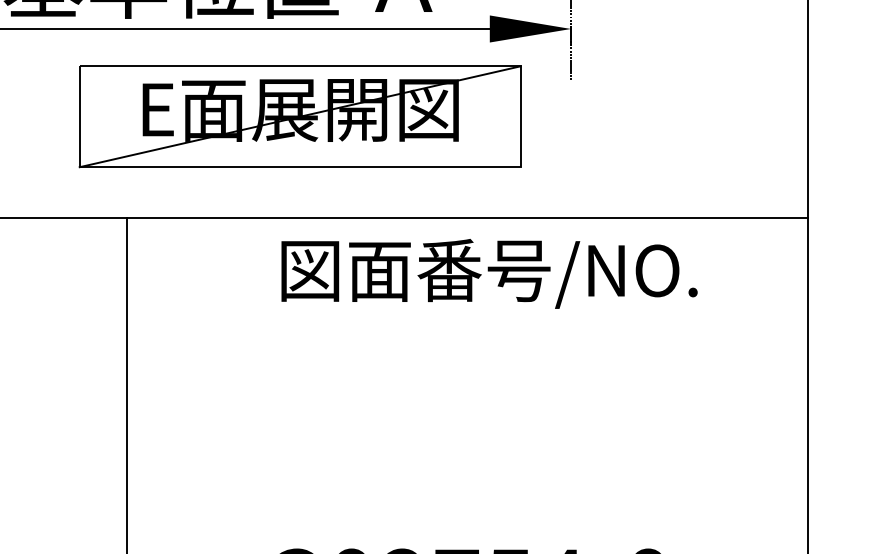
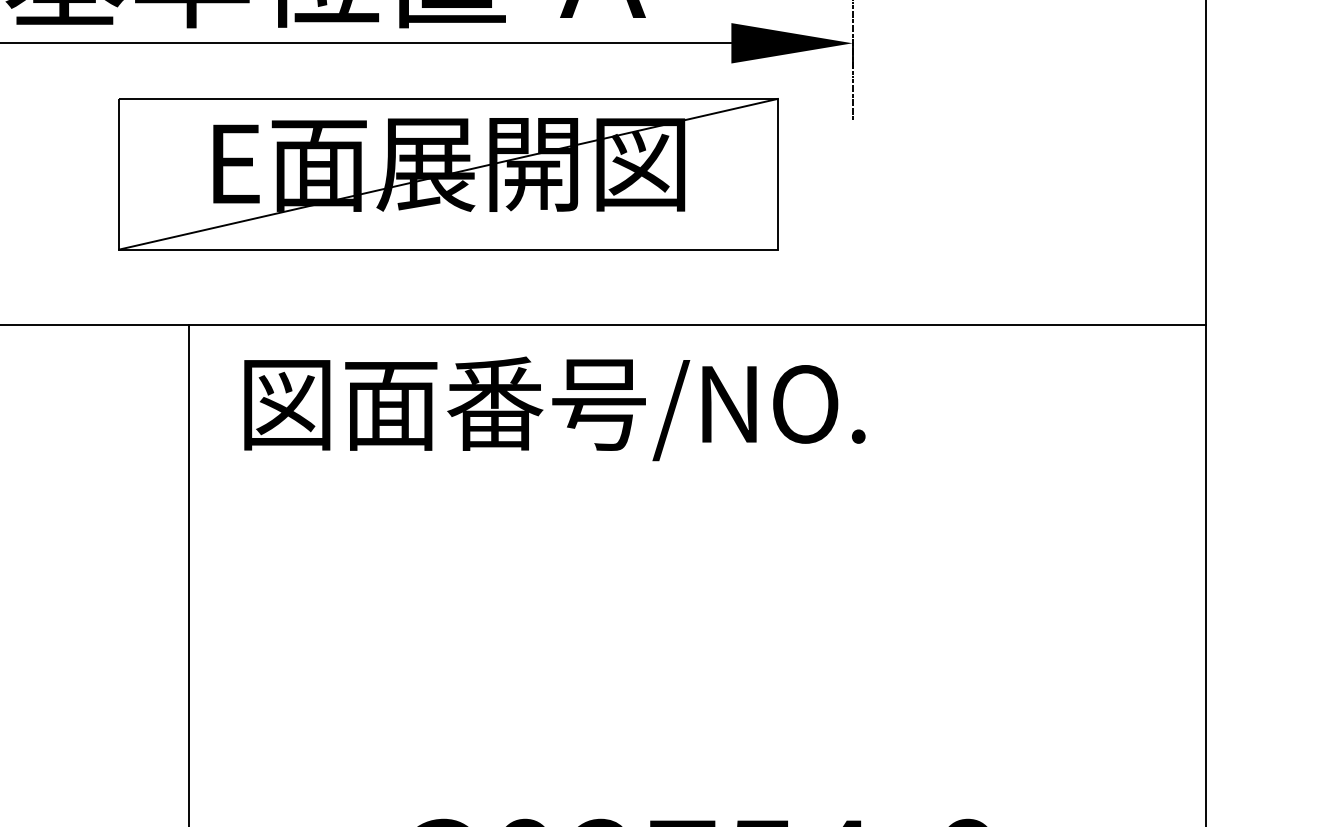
text: (489, 273) -> (554, 408), moved

